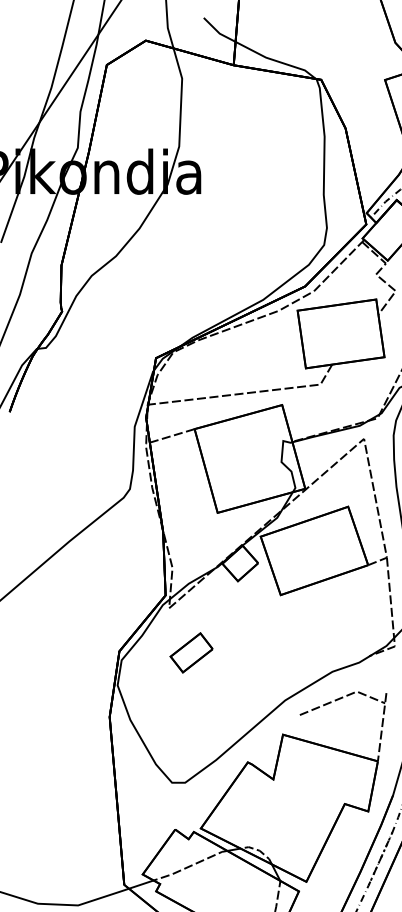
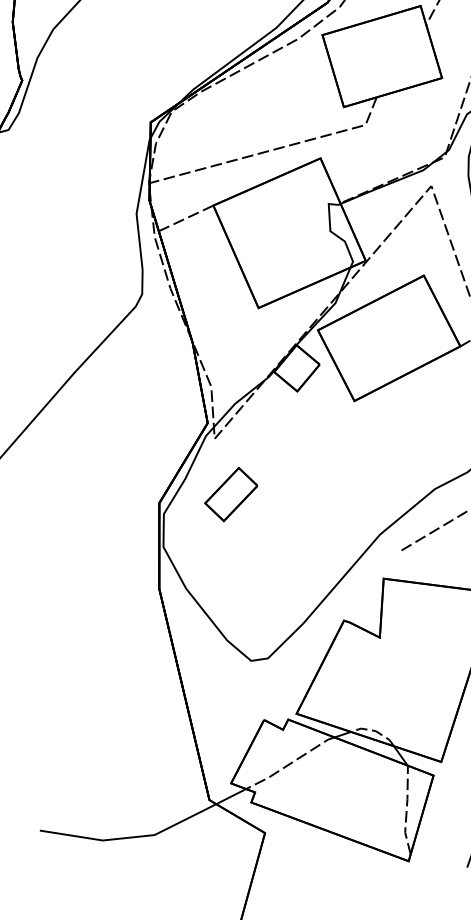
part: (191, 652) -> (231, 494), moved

